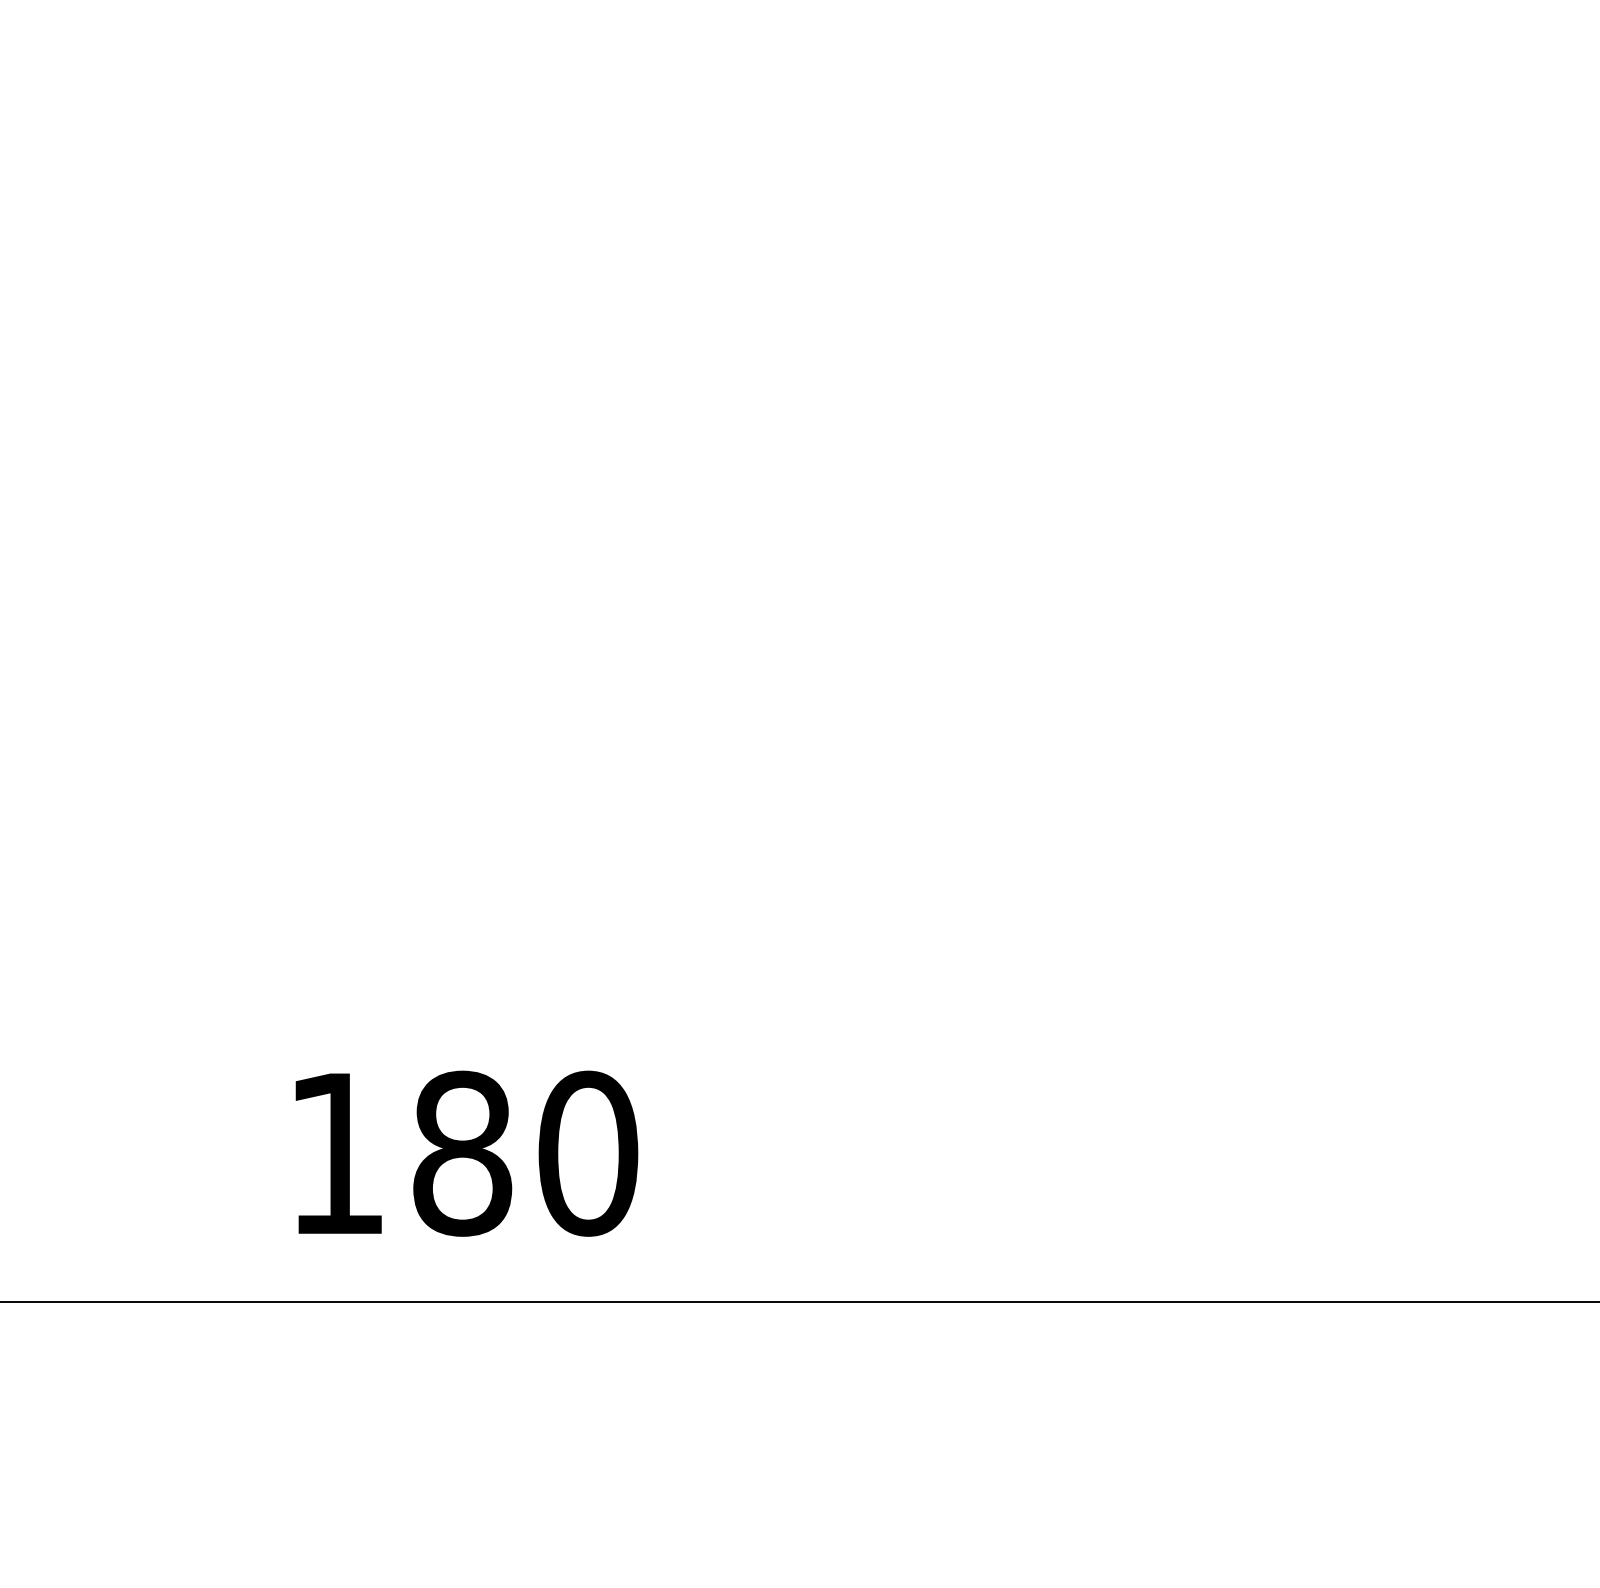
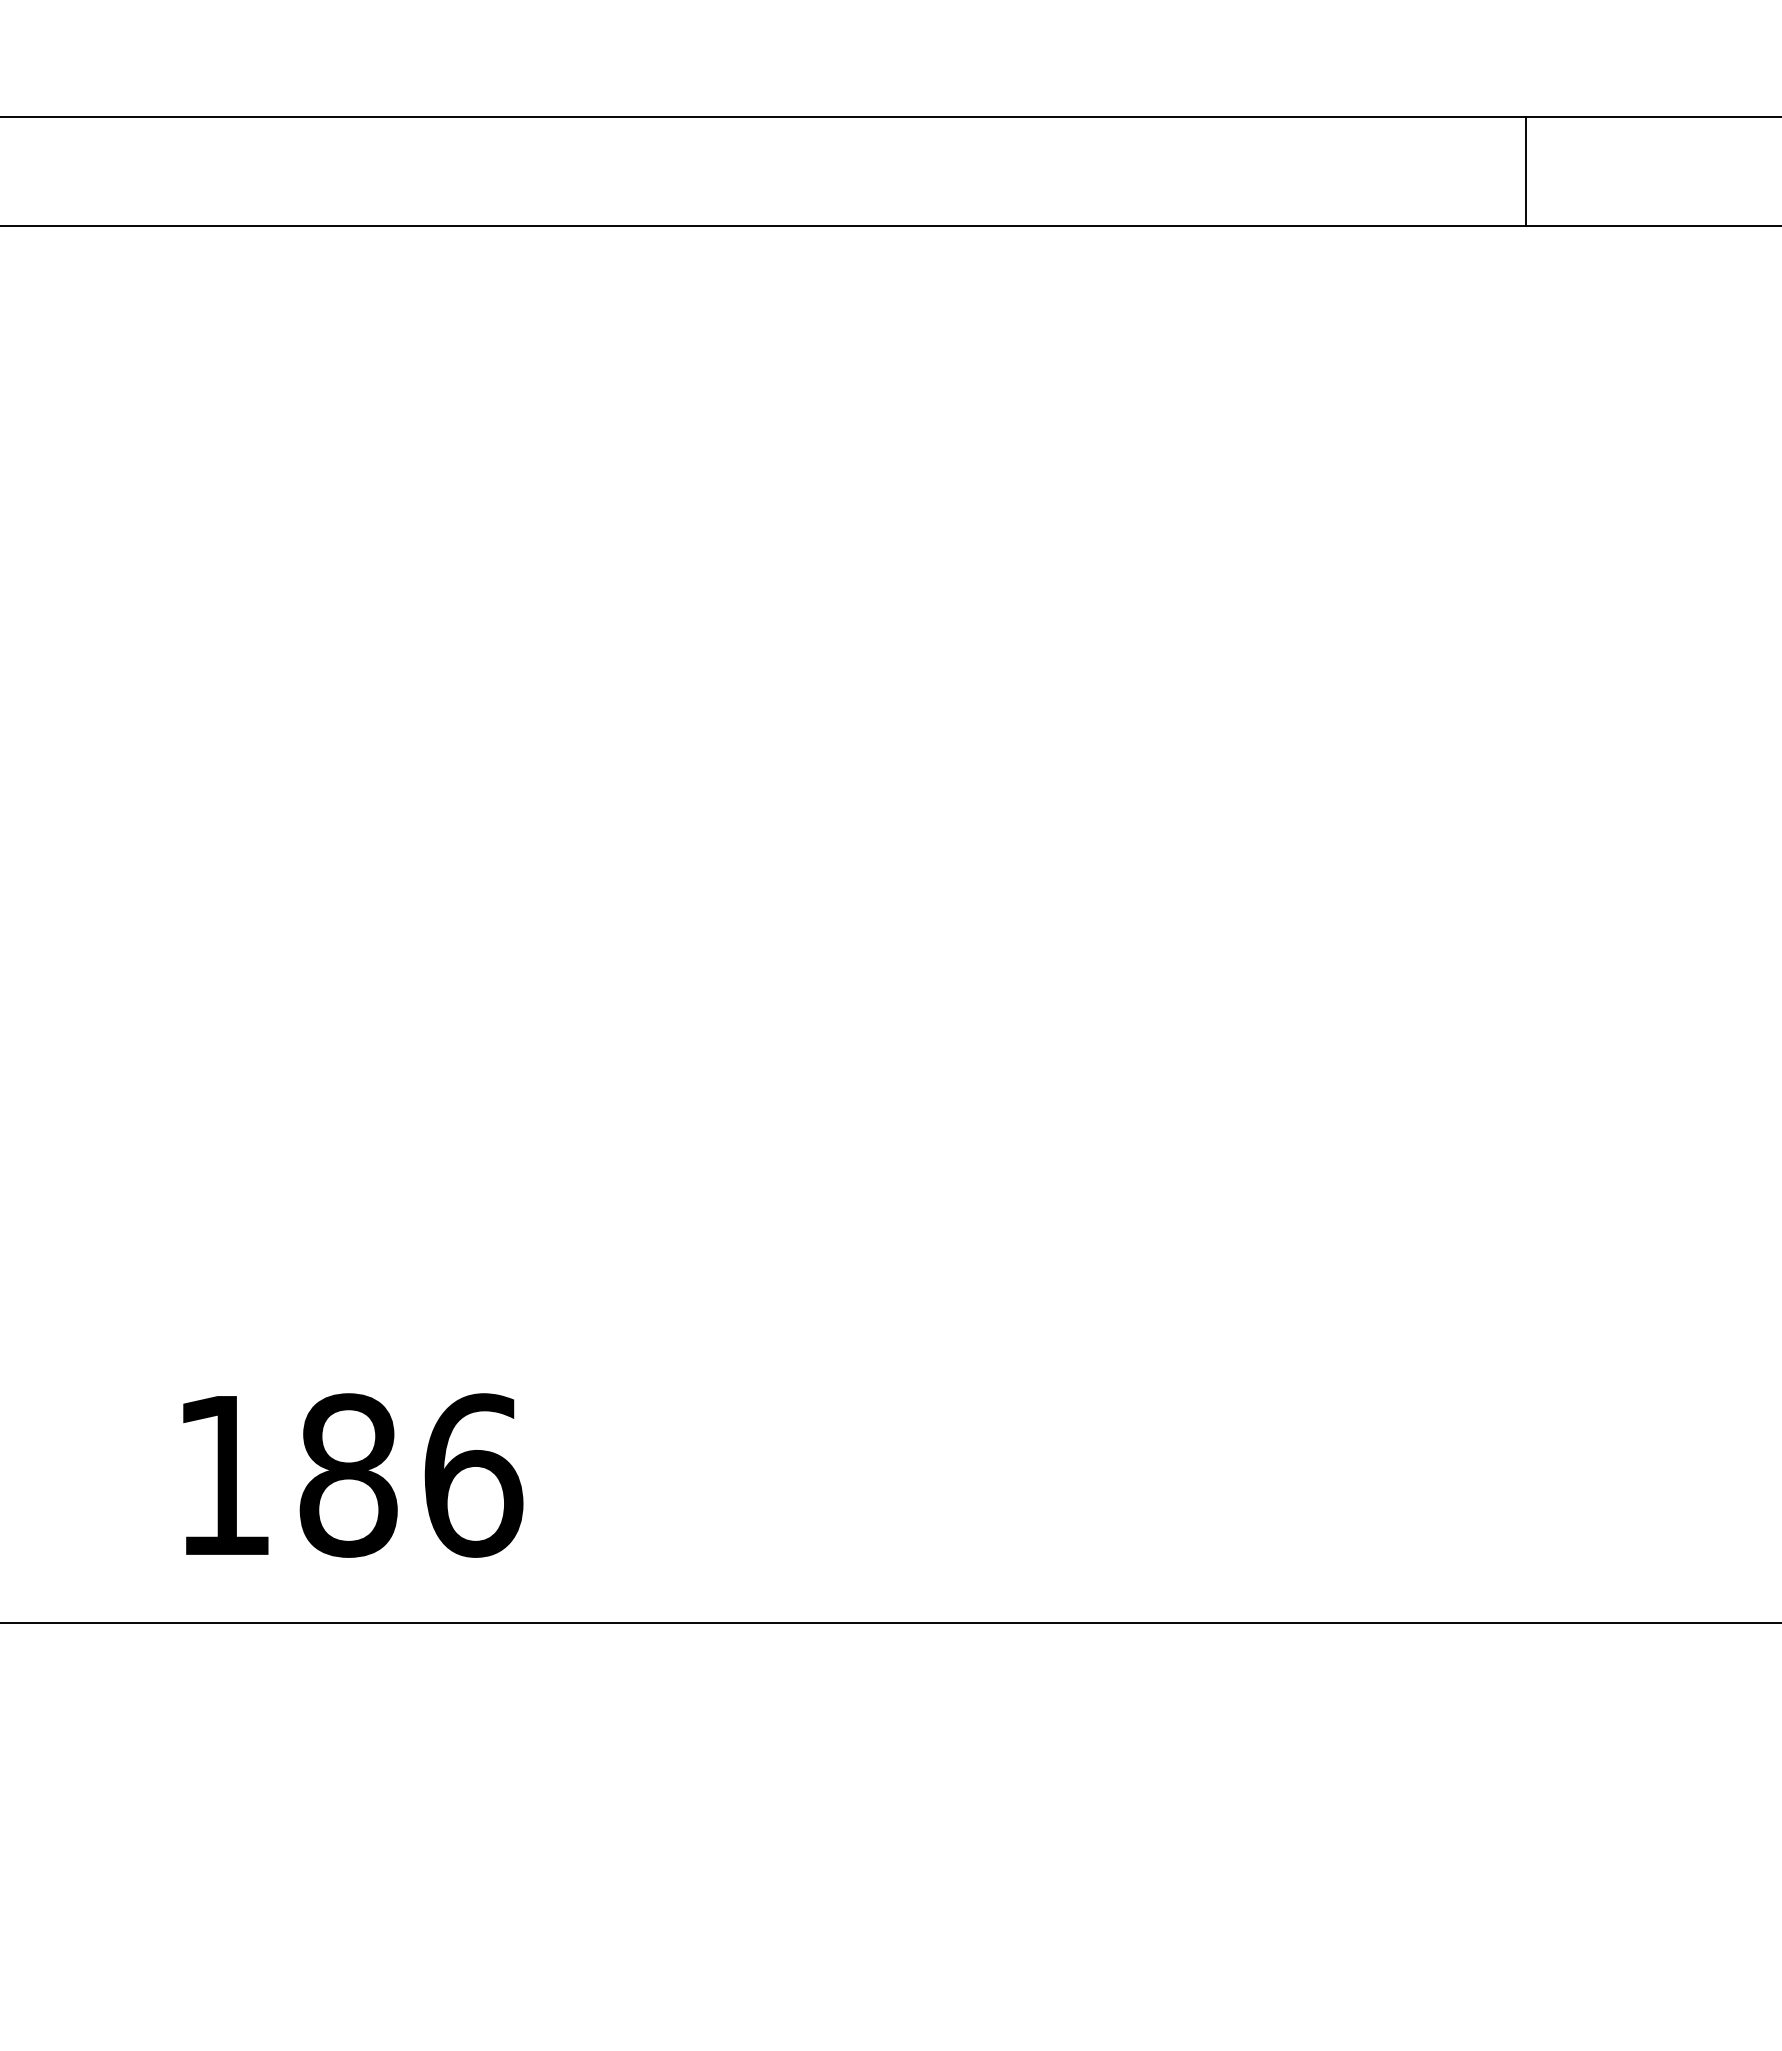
text: (588, 1153) -> (473, 1475), 180 -> 186

